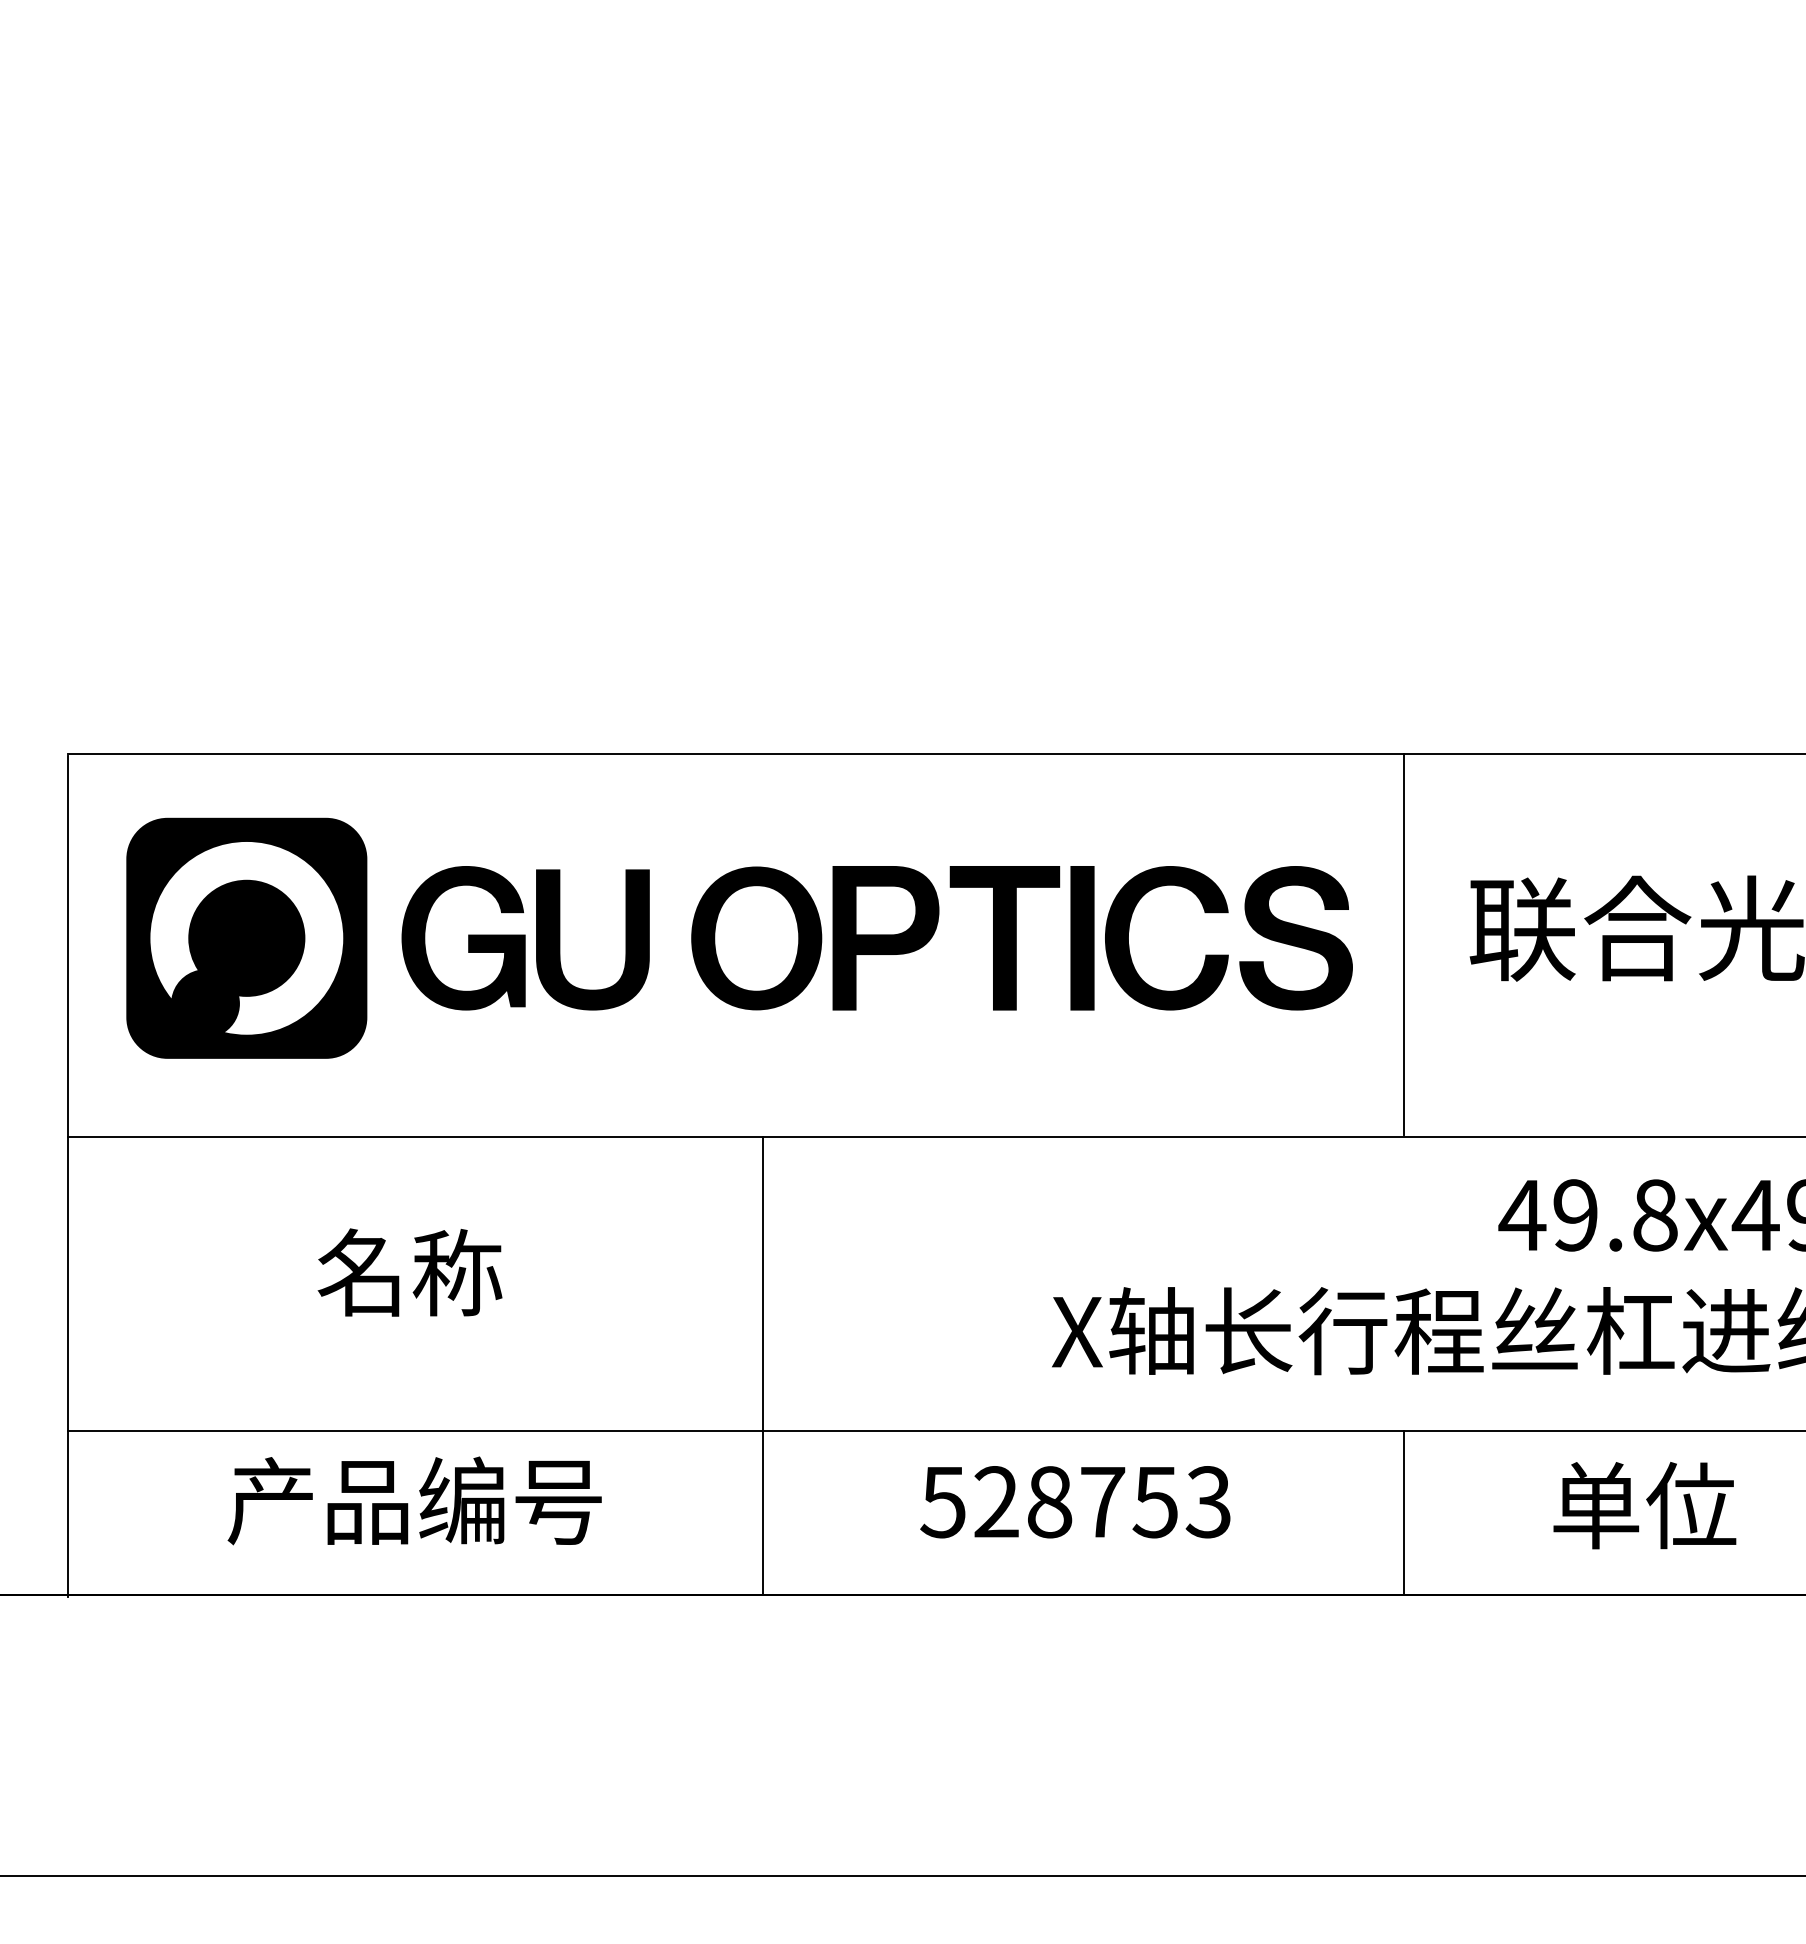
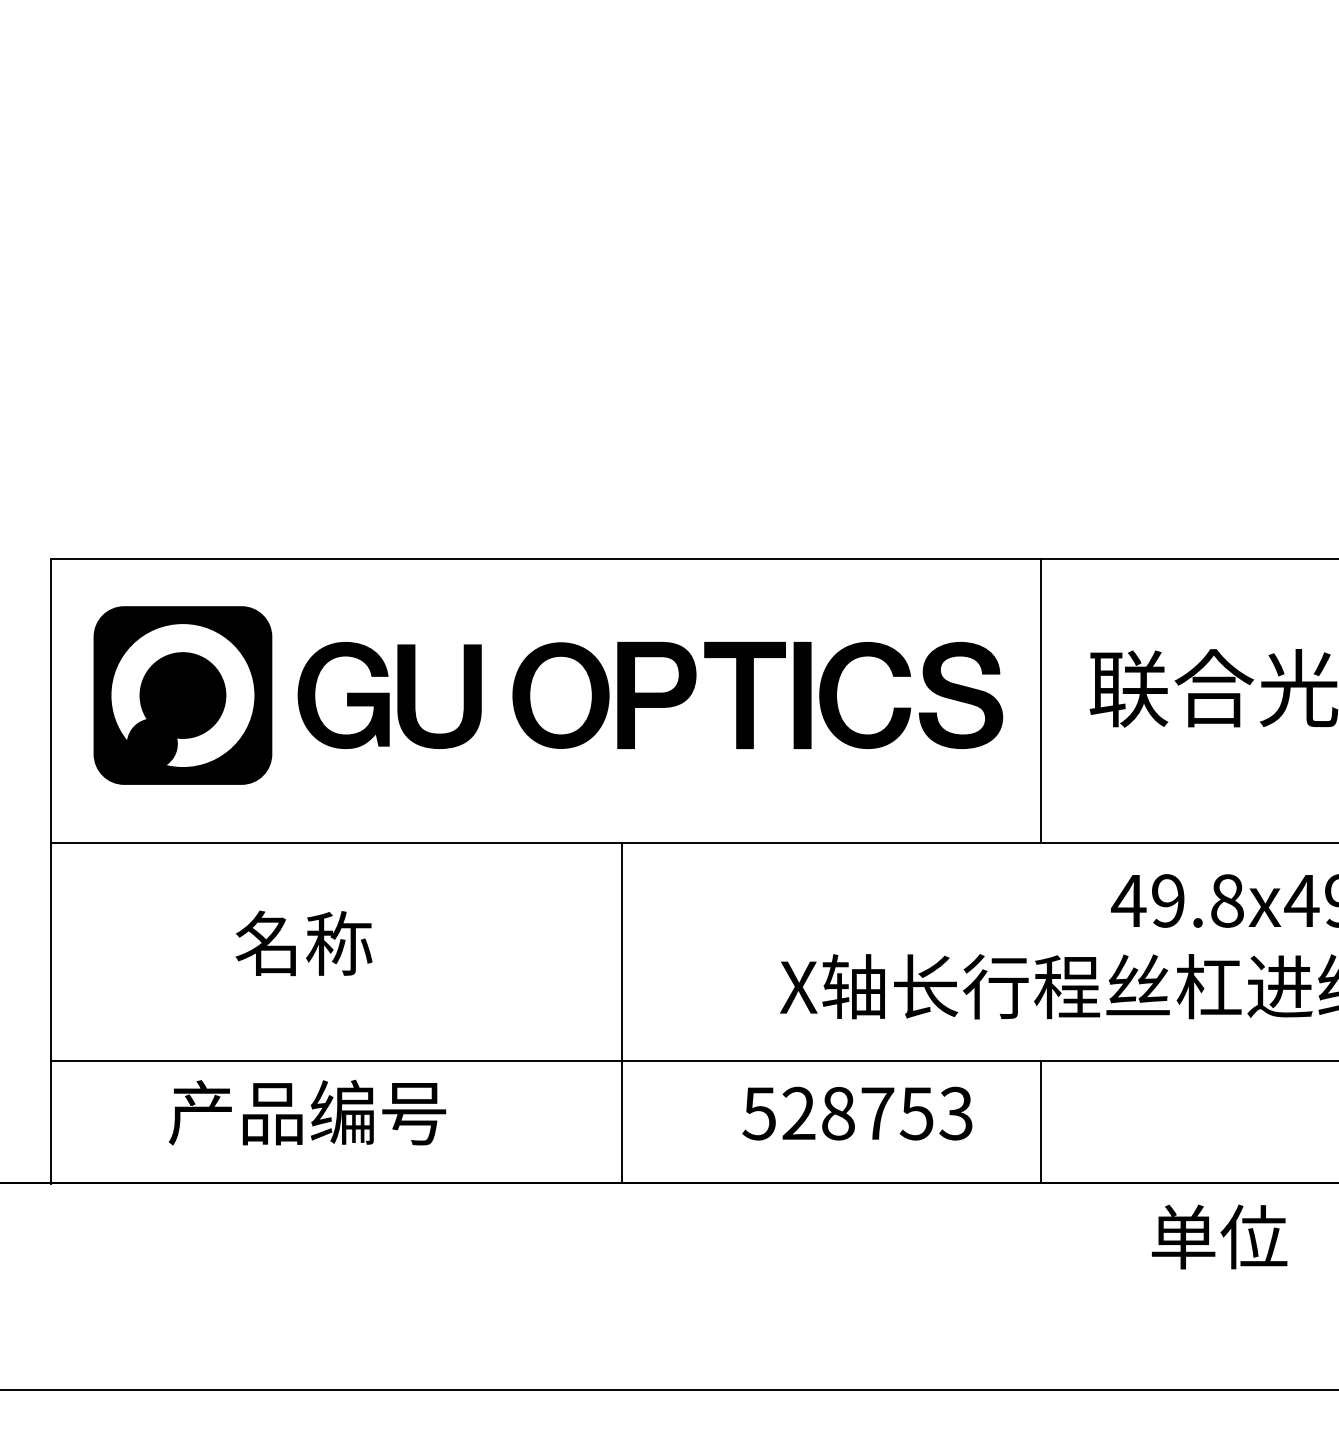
line: (762, 1366) -> (621, 1013), moved
text: (1075, 1502) -> (857, 1113), moved
text: (1644, 1505) -> (1219, 1236), moved

